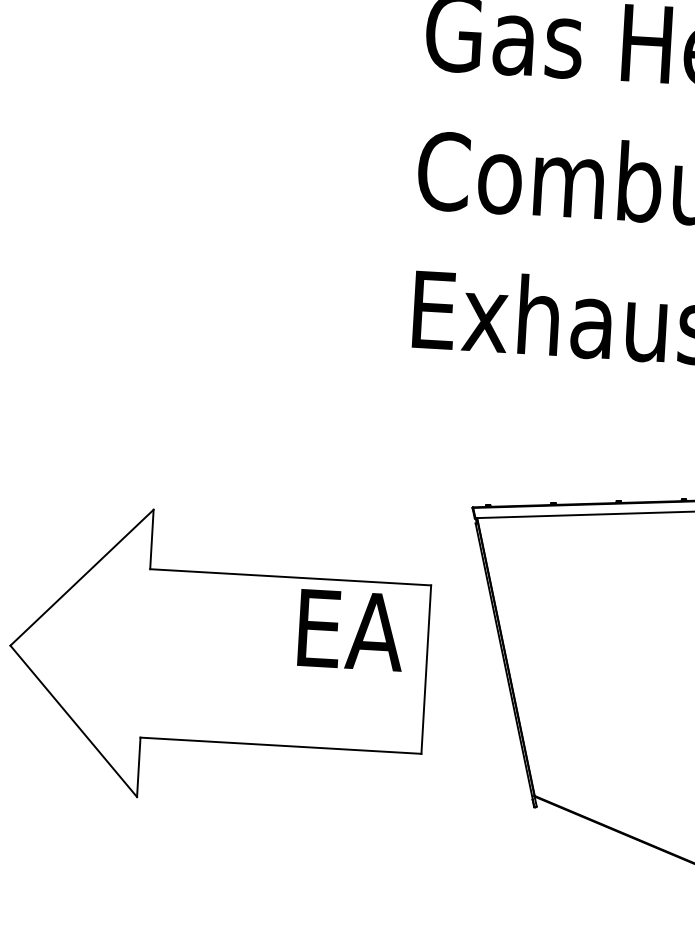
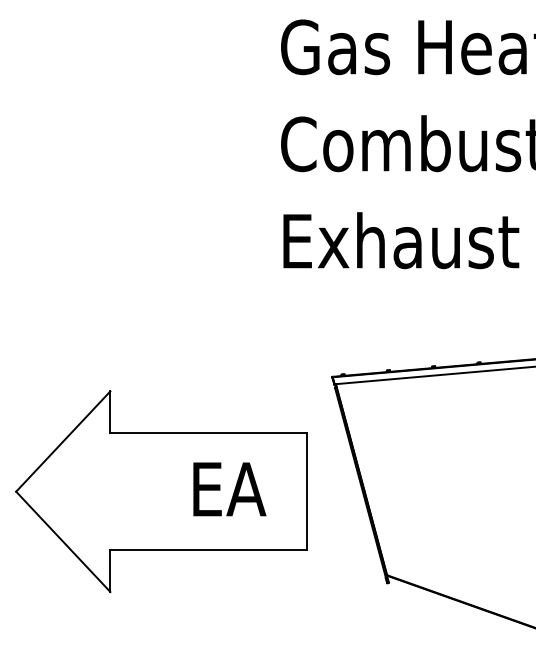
text: (350, 630) -> (229, 489), moved

